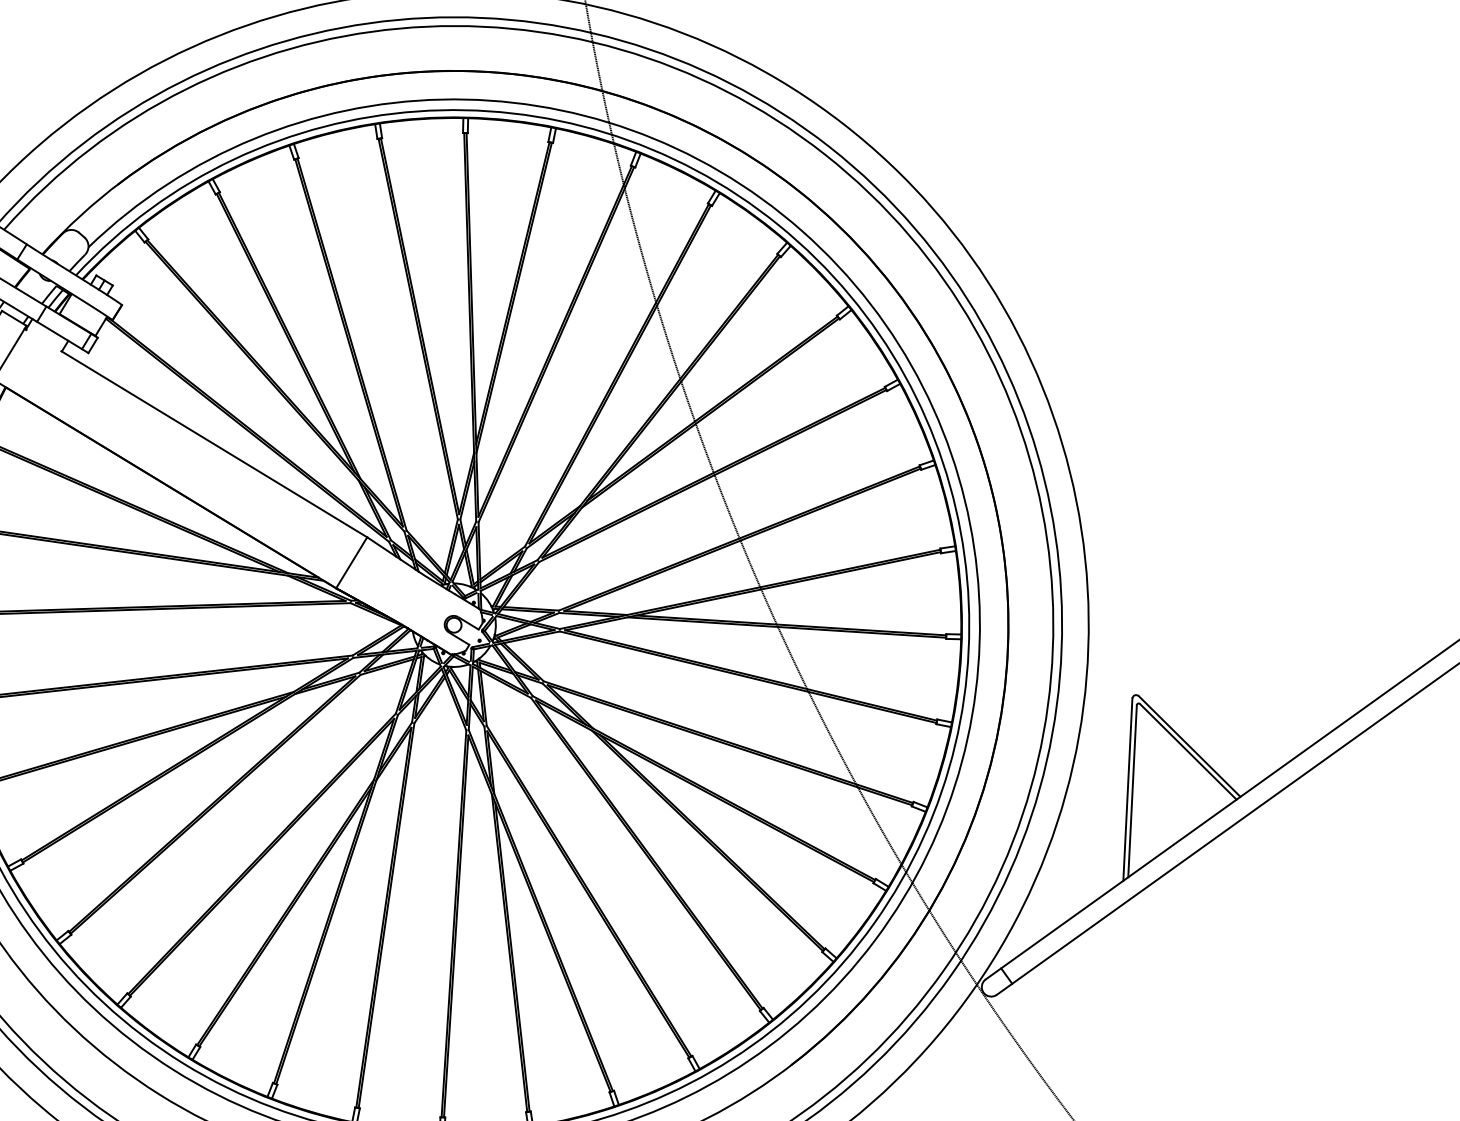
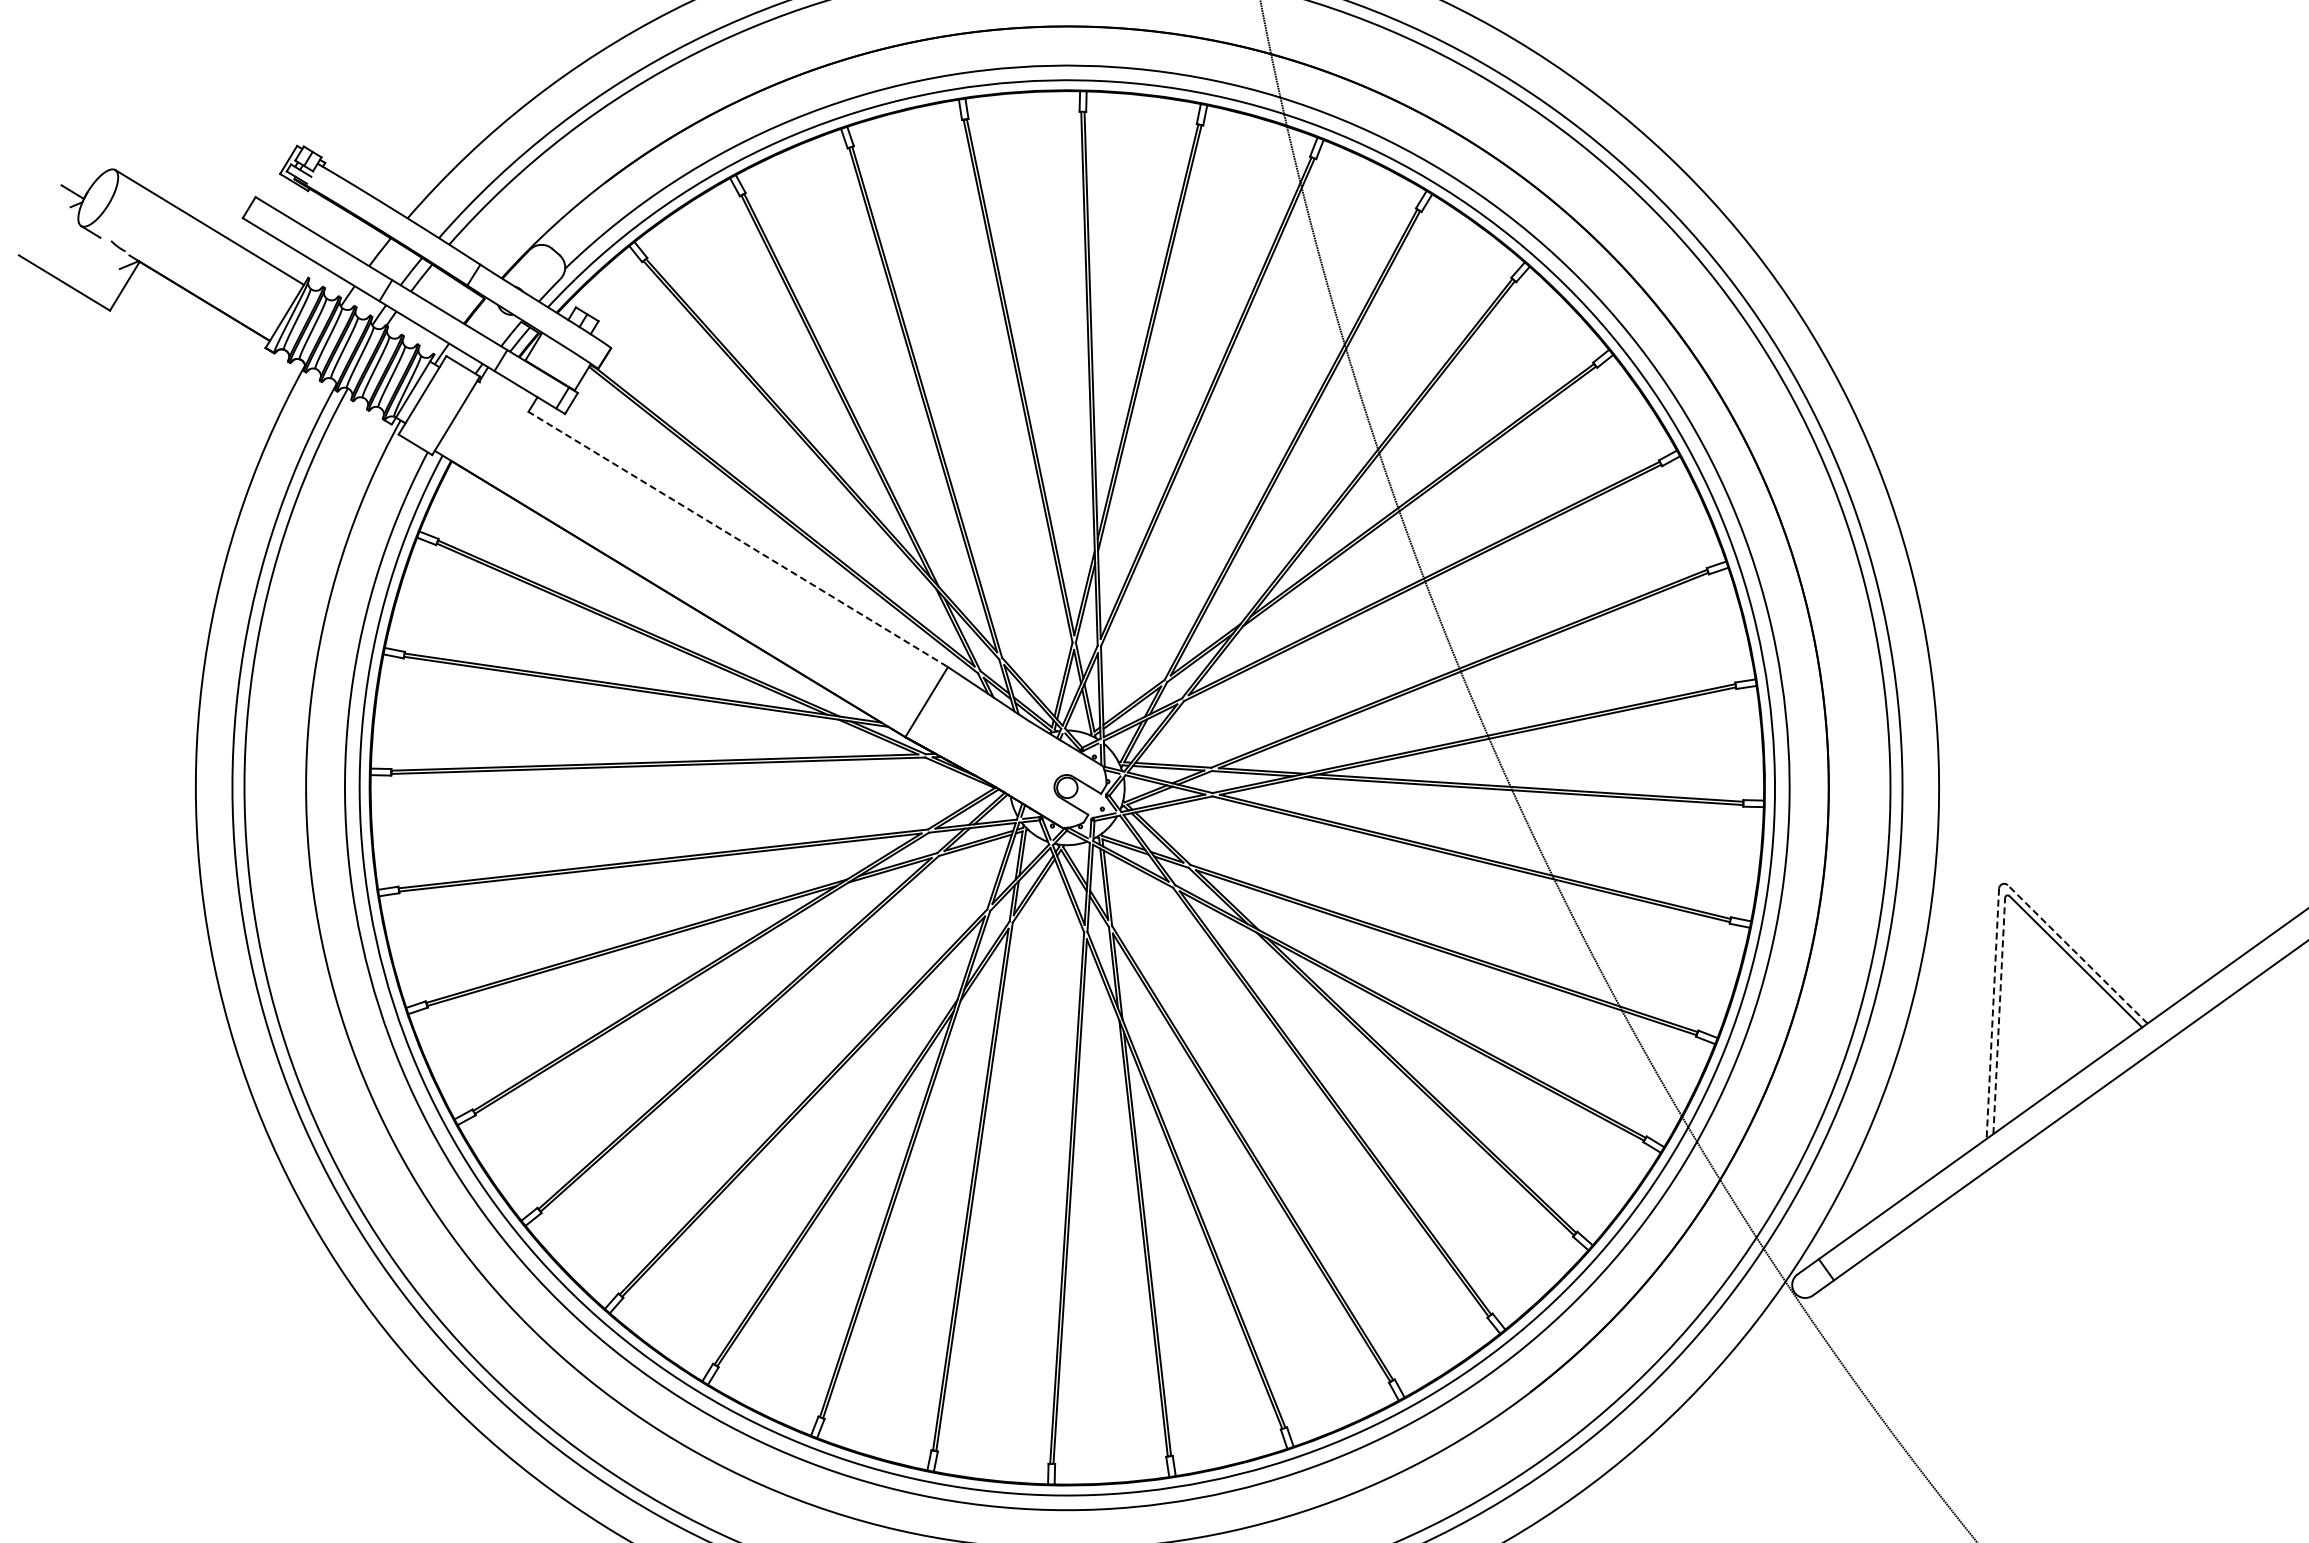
line: (213, 444) -> (737, 539), solid -> dashed
line: (1189, 746) -> (2077, 954), solid -> dashed
line: (1127, 790) -> (1992, 1014), solid -> dashed
line: (1132, 790) -> (1999, 1015), solid -> dashed

